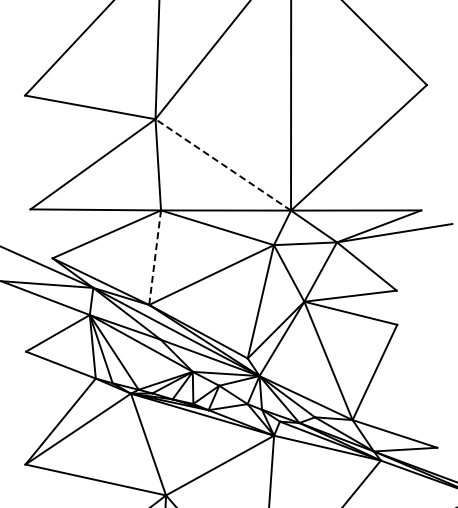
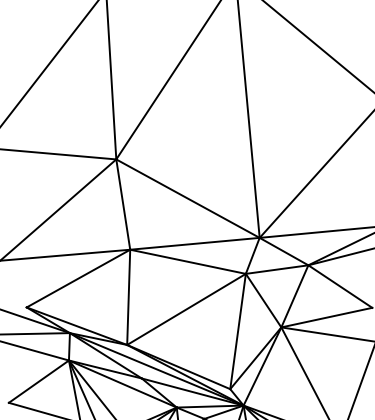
line: (223, 164) -> (188, 198), dashed -> solid
line: (155, 257) -> (129, 297), dashed -> solid

